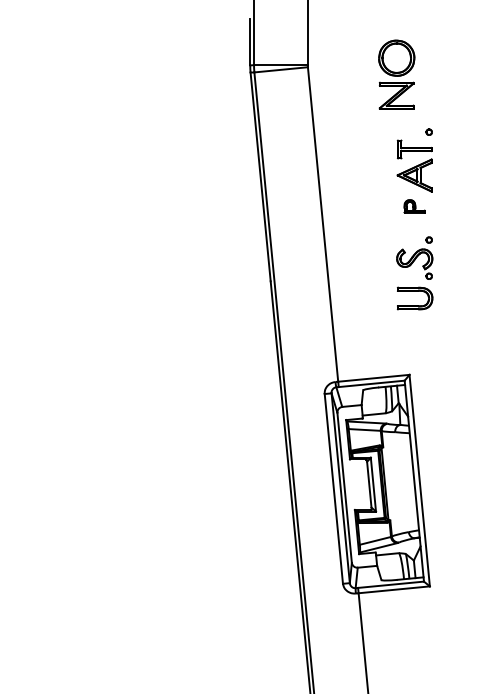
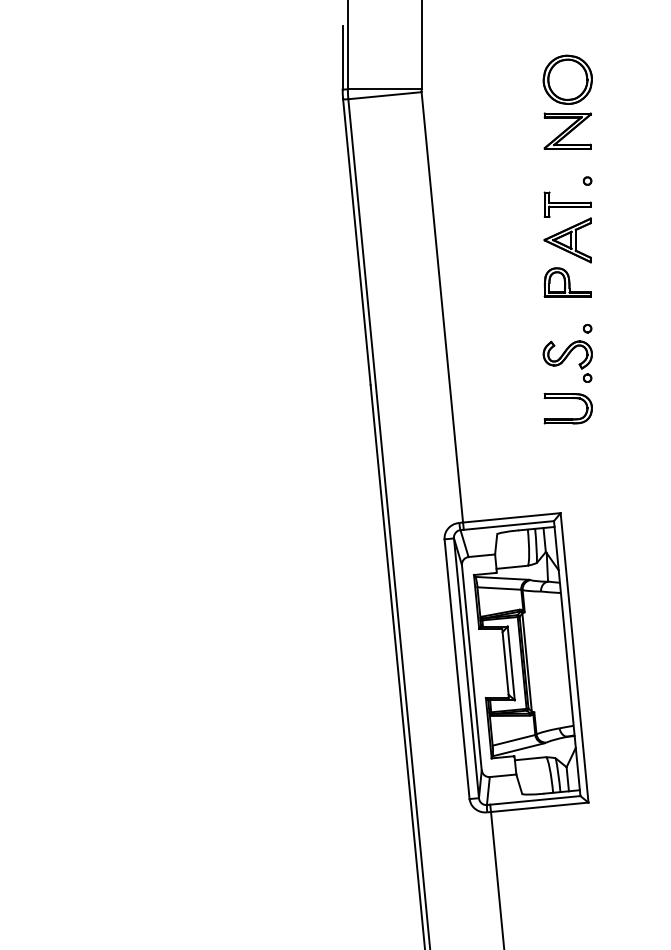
part: (396, 74) -> (567, 102), moved
part: (414, 206) -> (567, 282), size x1.67

